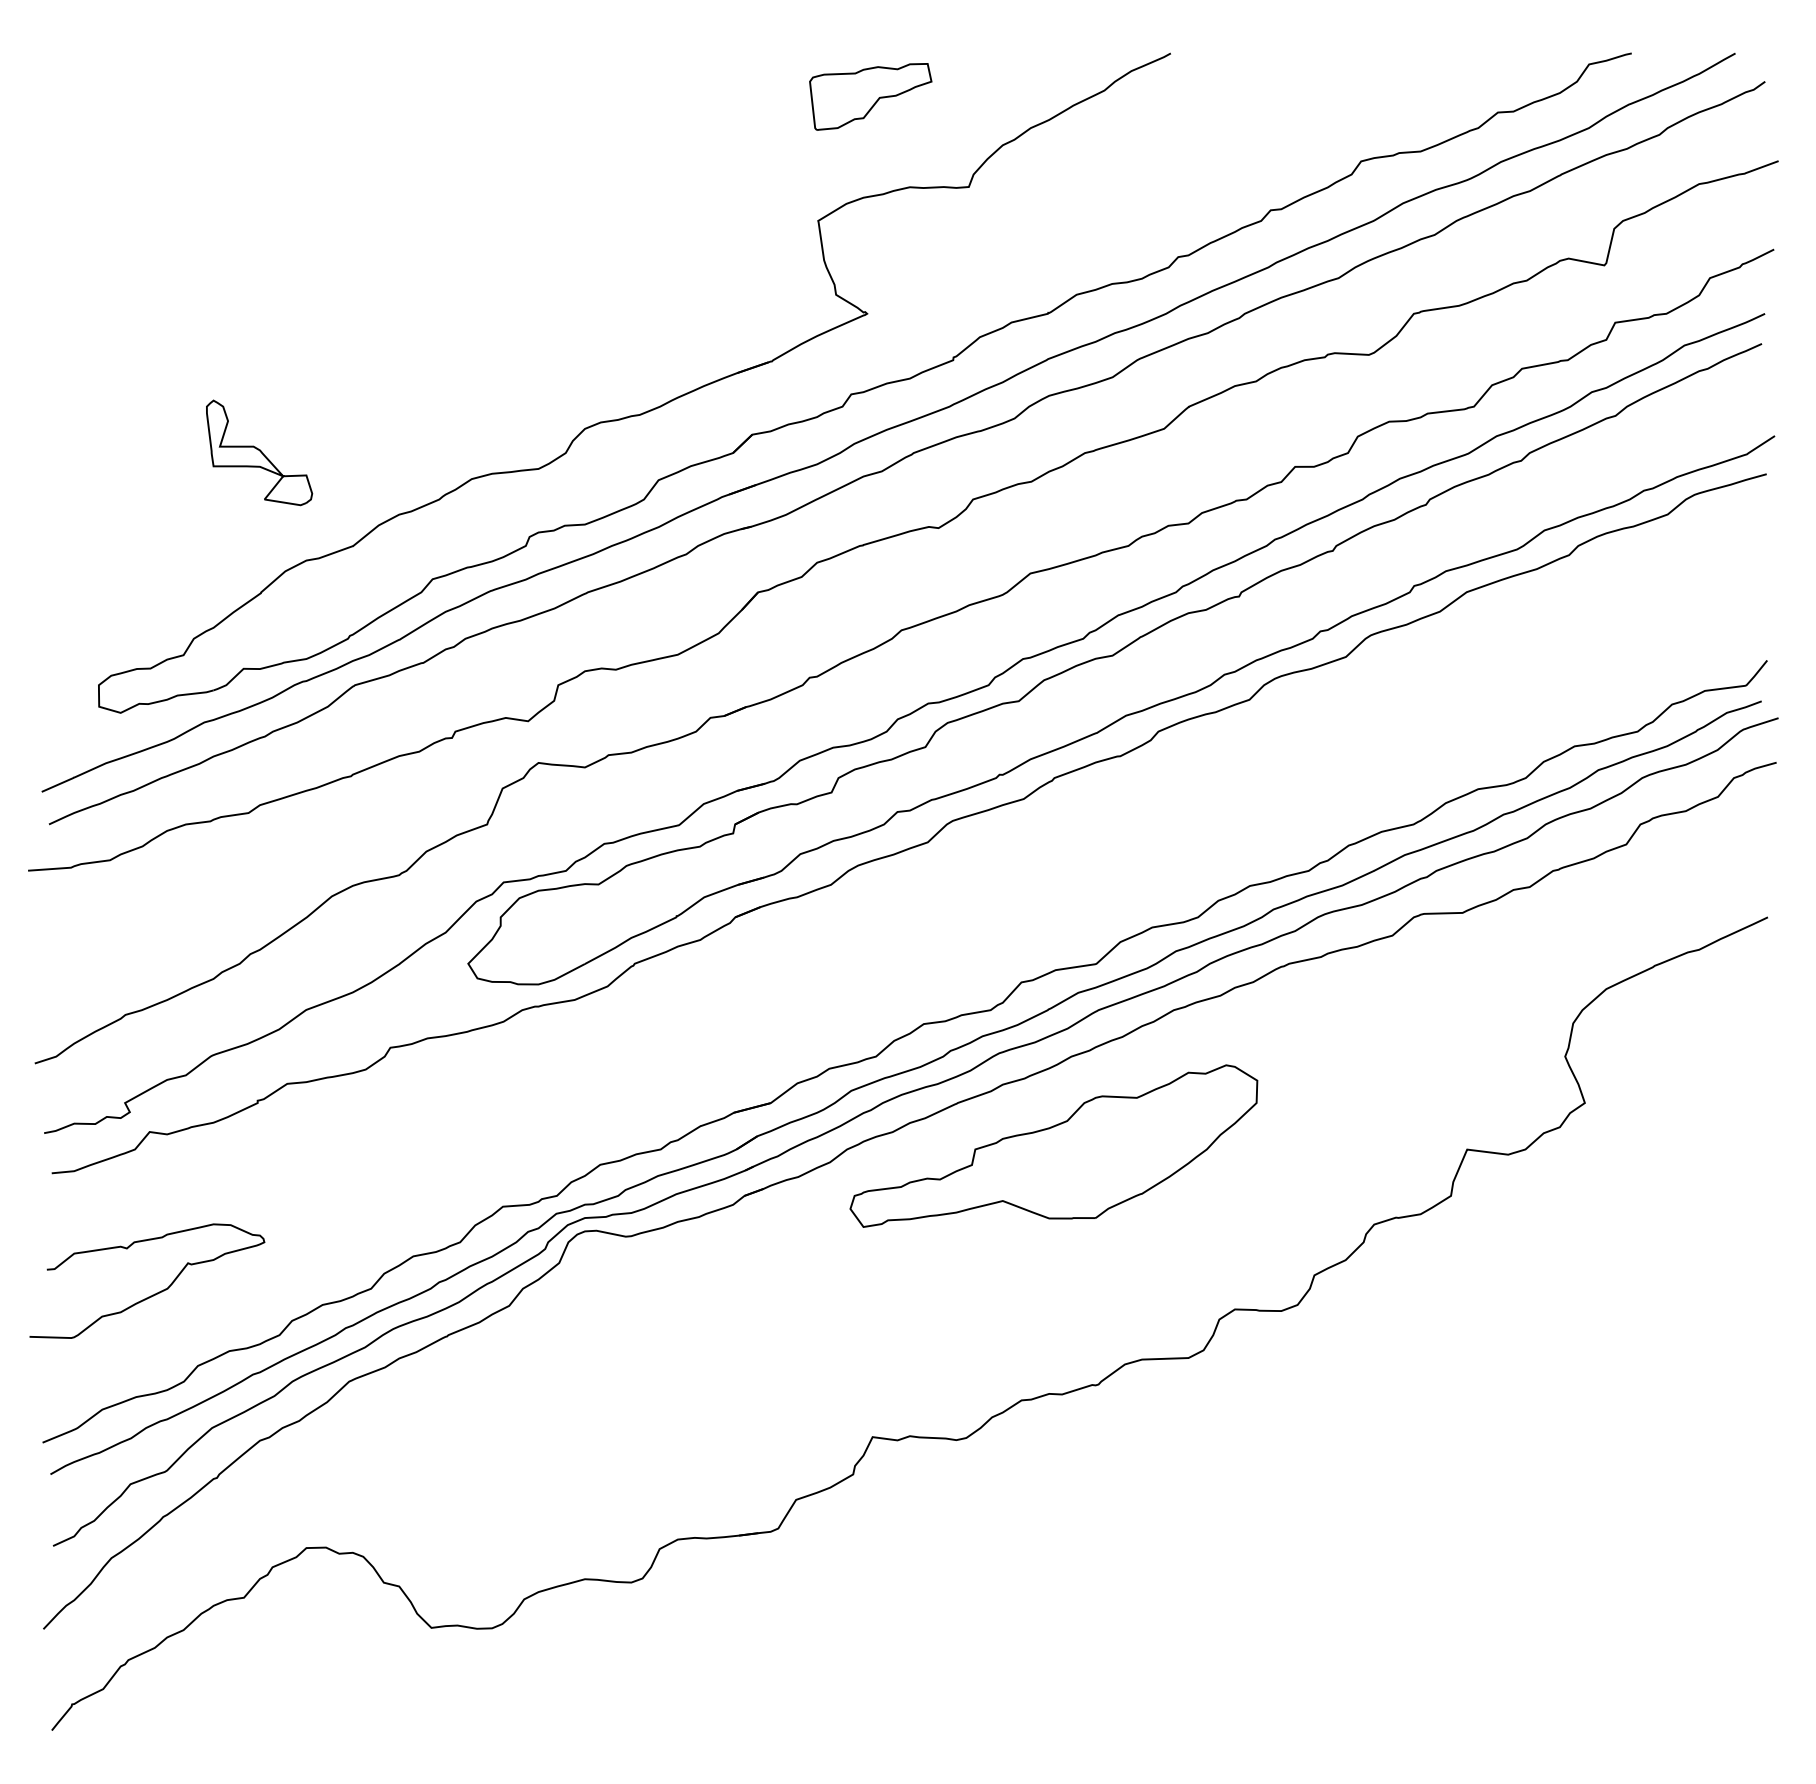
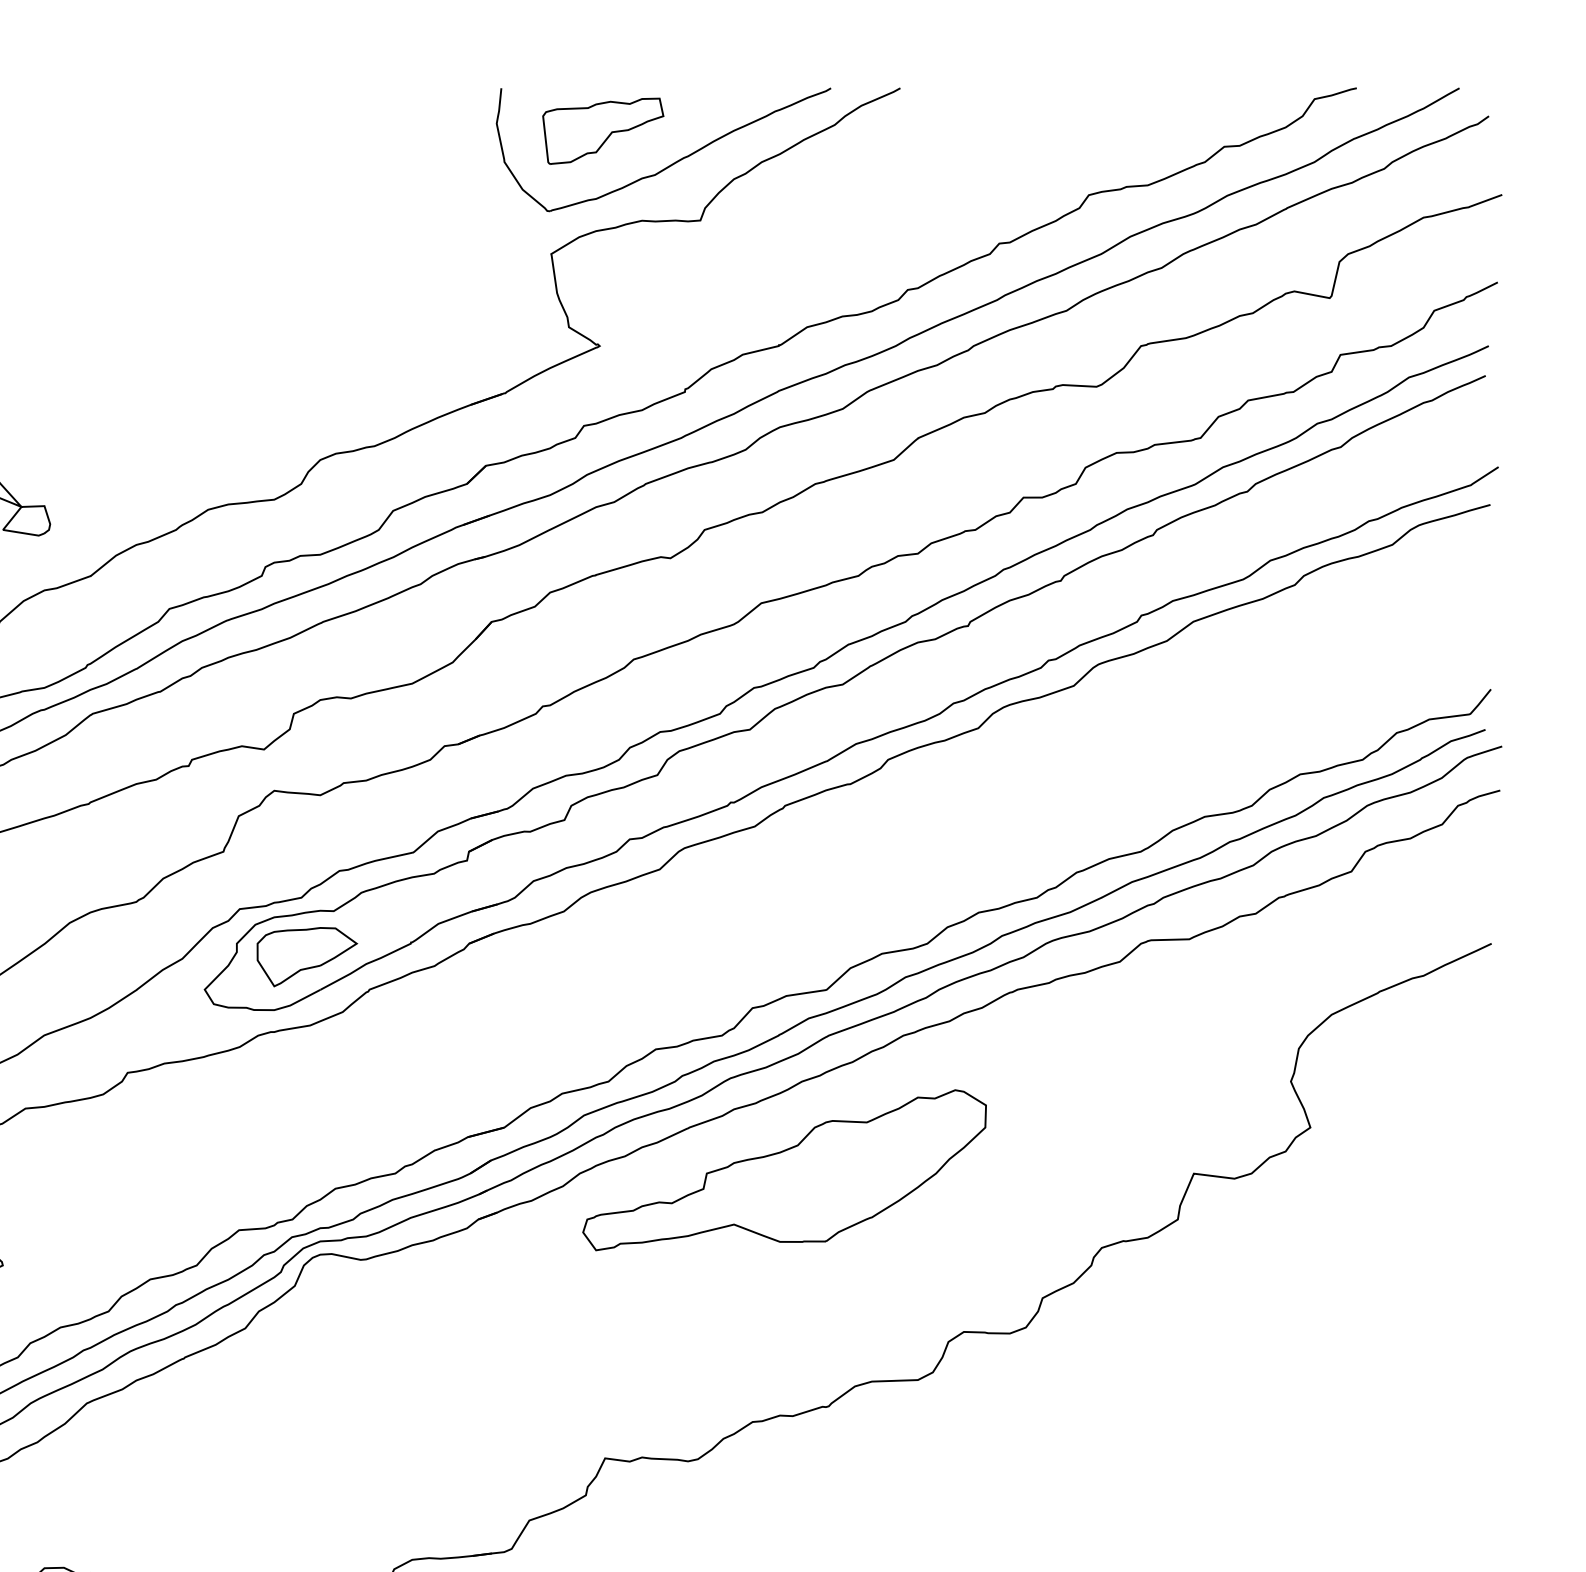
part: (941, 128) -> (673, 162), added
part: (571, 930) -> (306, 956), added

